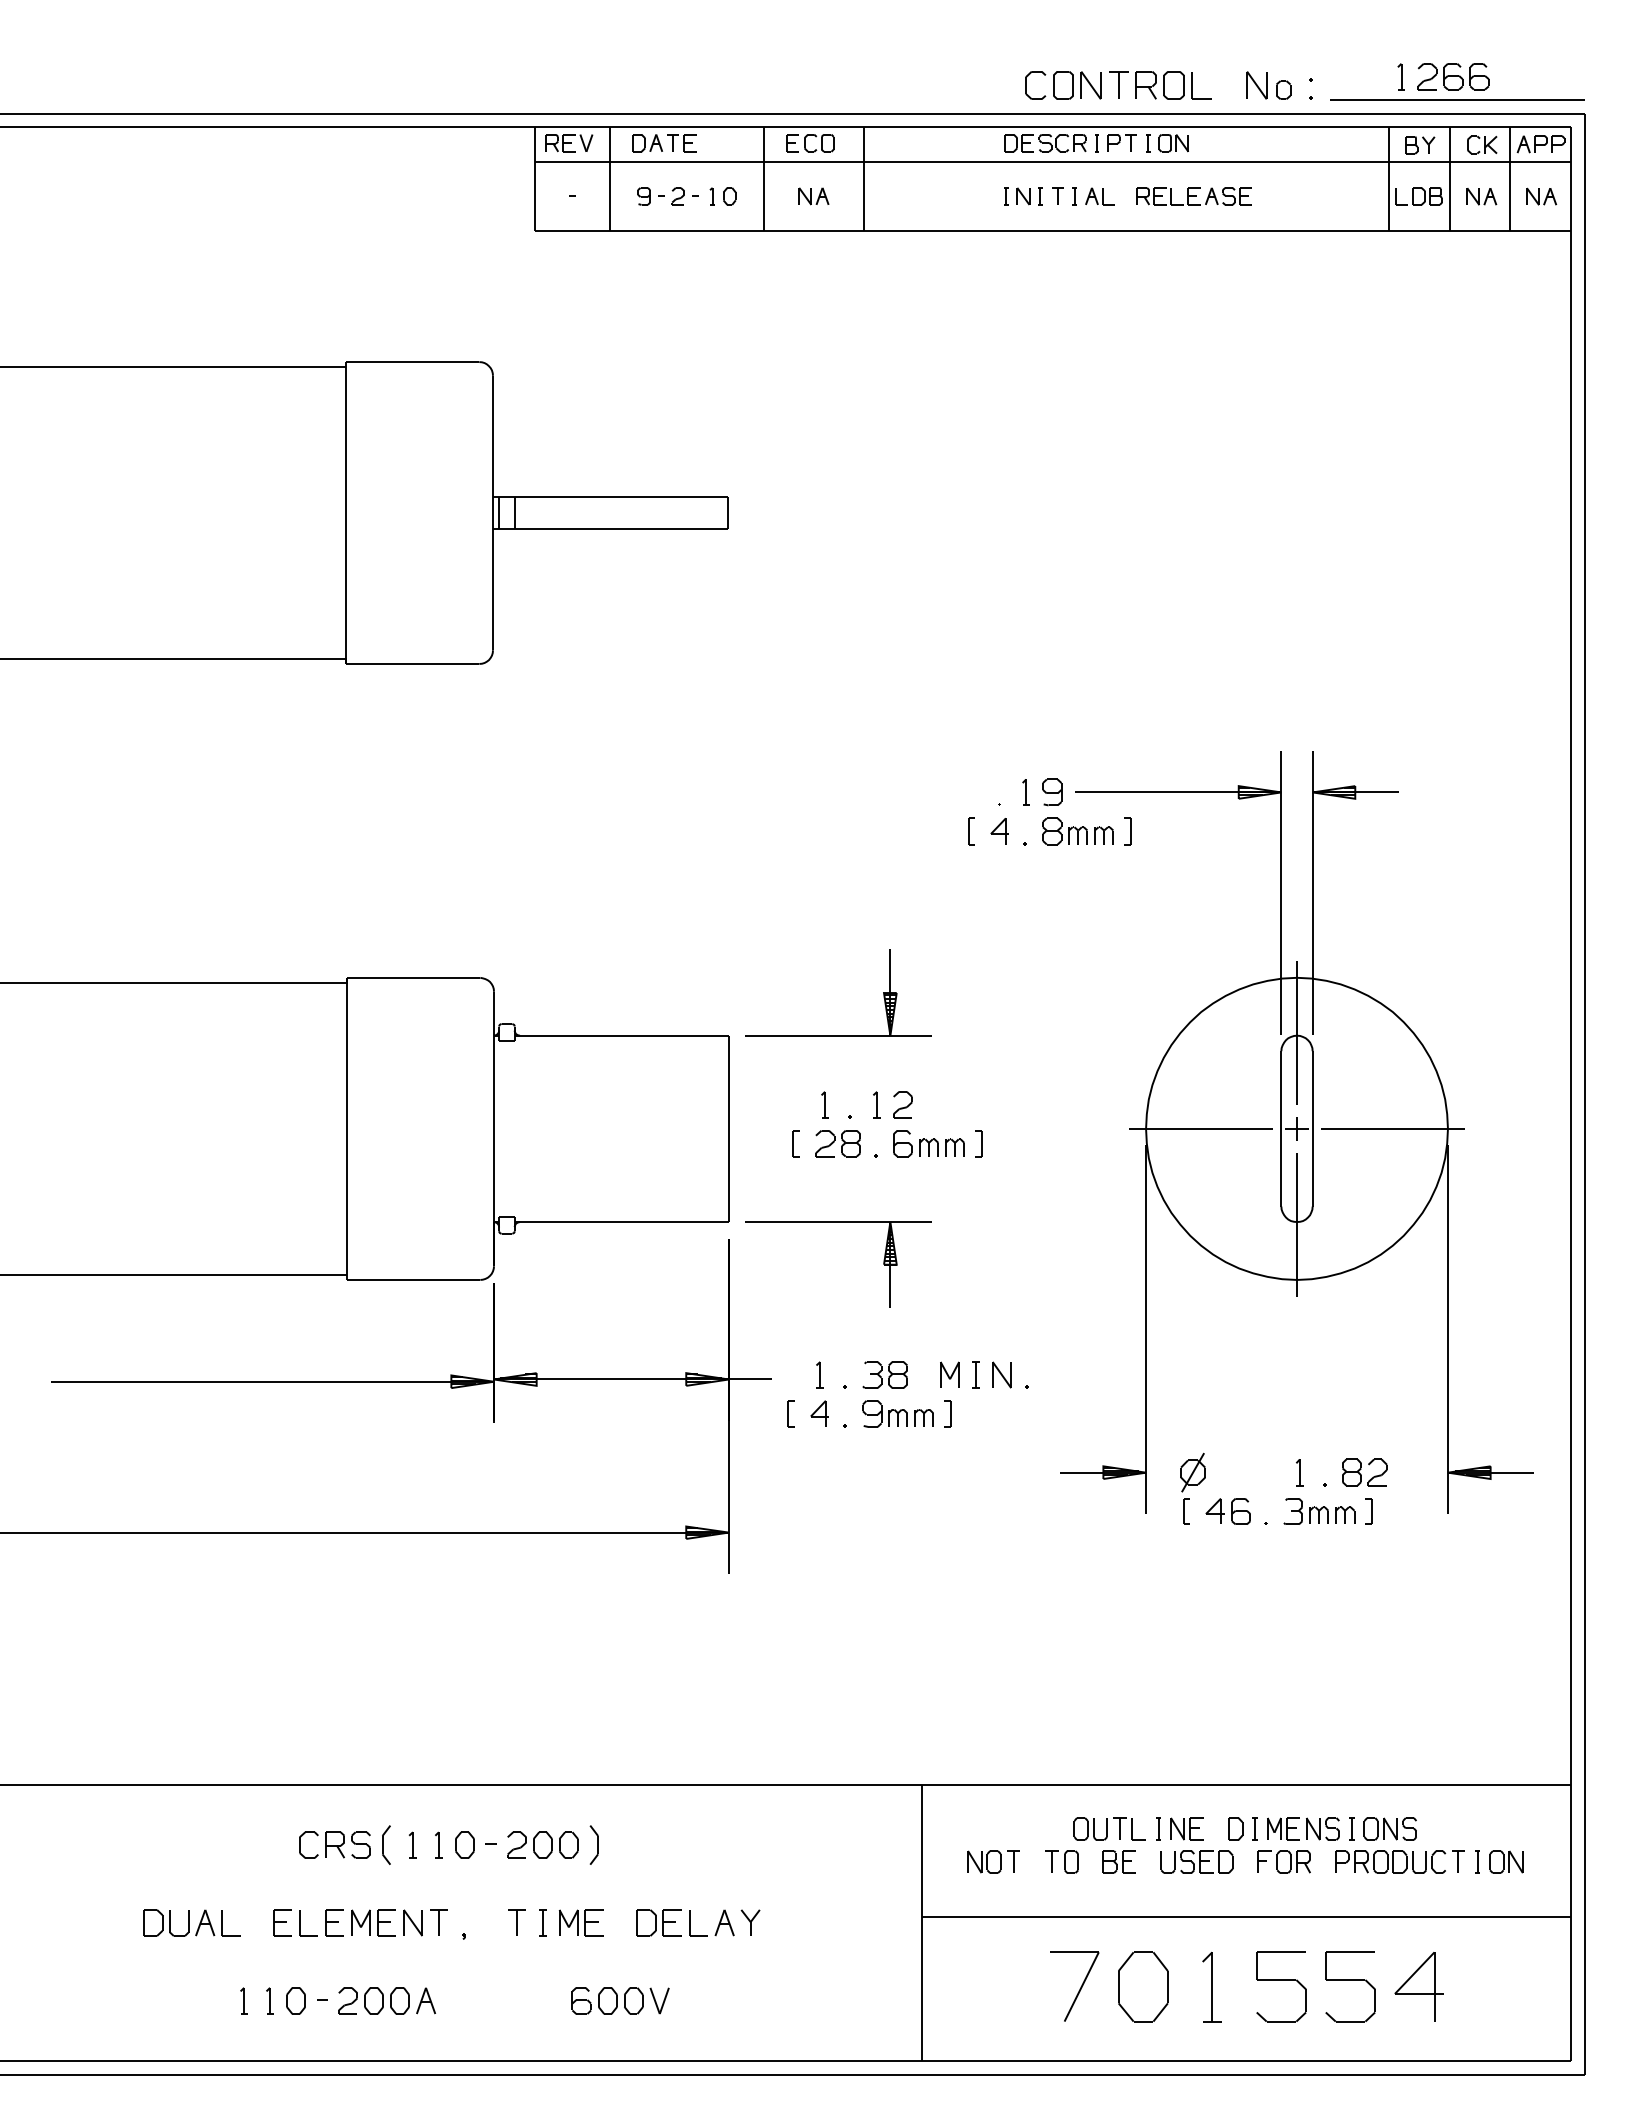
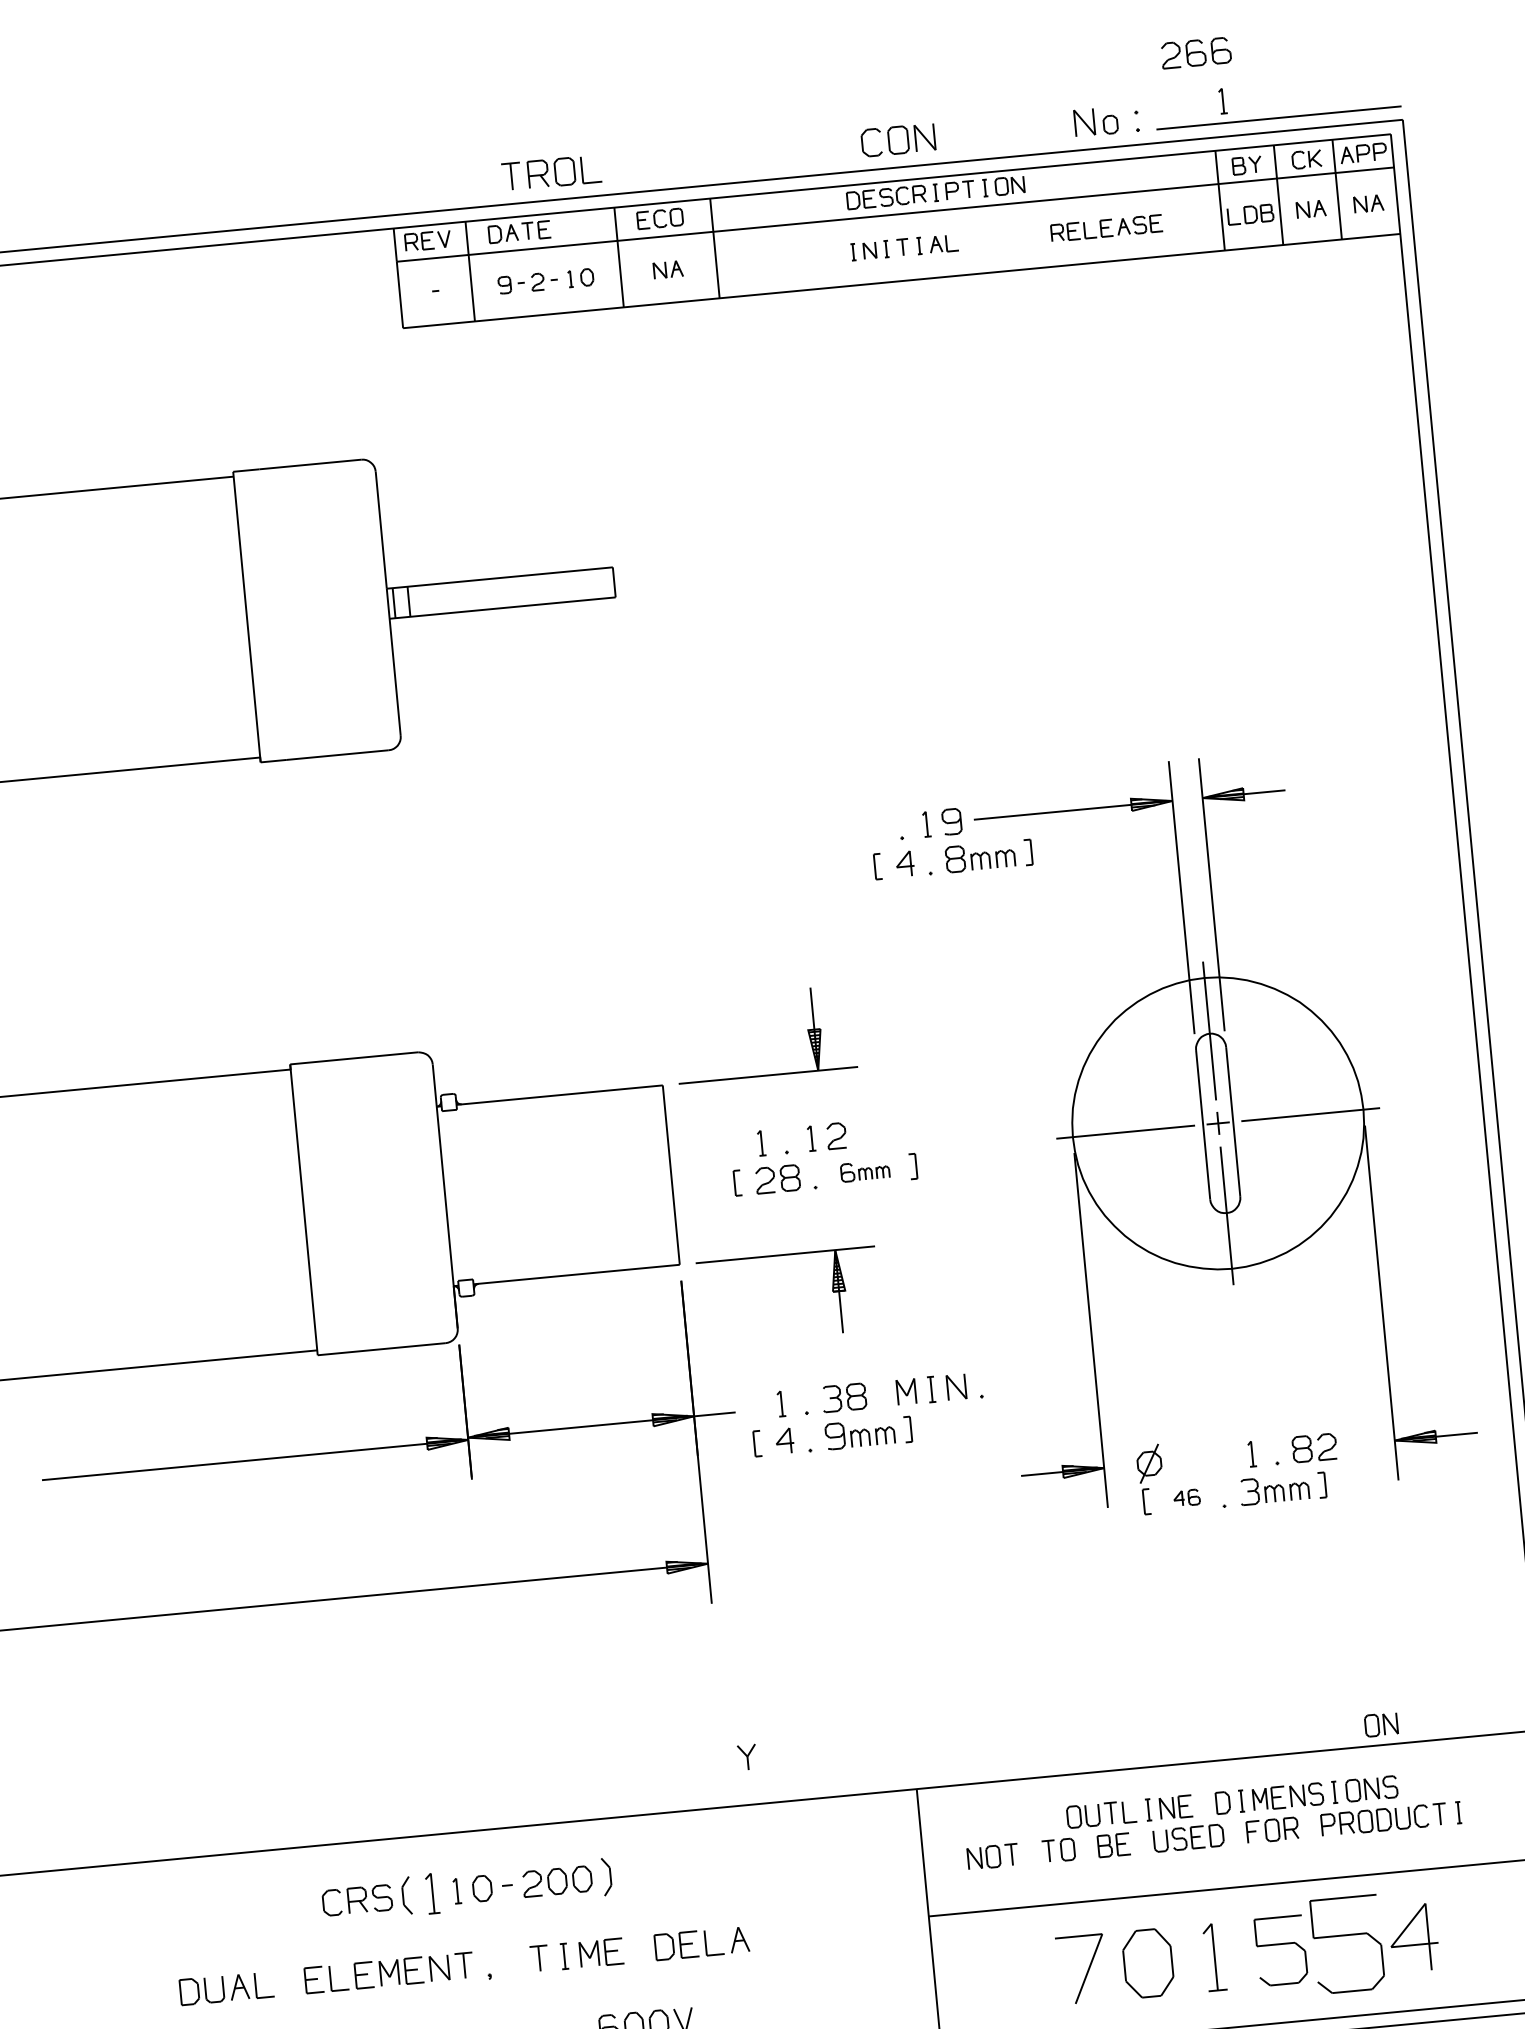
part: (1453, 76) -> (1196, 52), moved
part: (1160, 85) -> (551, 173), moved
part: (1193, 196) -> (1105, 228), moved
part: (928, 1143) -> (864, 1171), size x0.7
part: (1227, 1511) -> (1186, 1498), size x0.6
part: (412, 1844) -> (431, 1892), size x1.6
part: (1506, 1861) -> (1381, 1724), moved
part: (750, 1922) -> (747, 1757), moved
part: (1350, 1986) -> (1347, 1944), size x1.4

